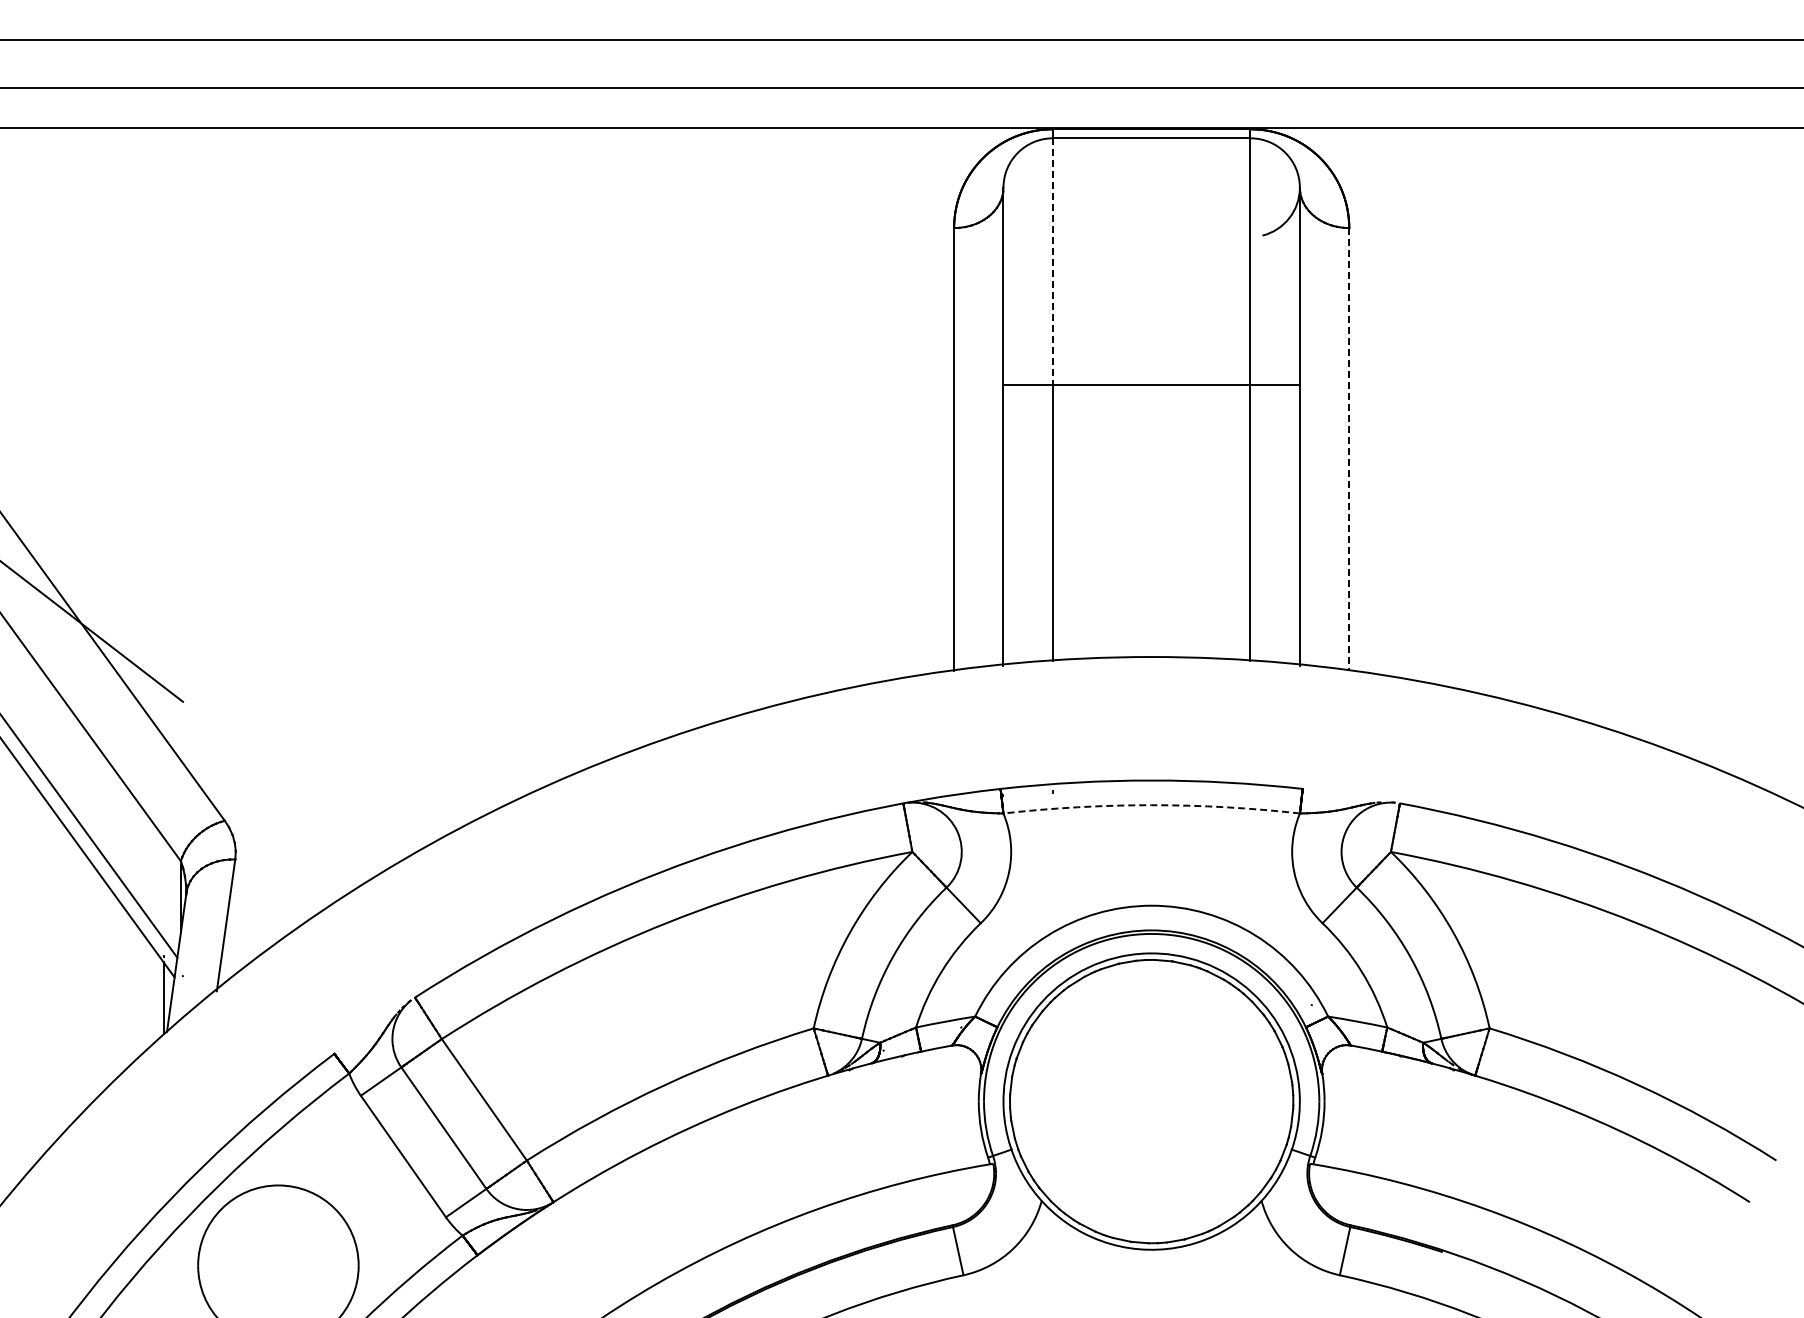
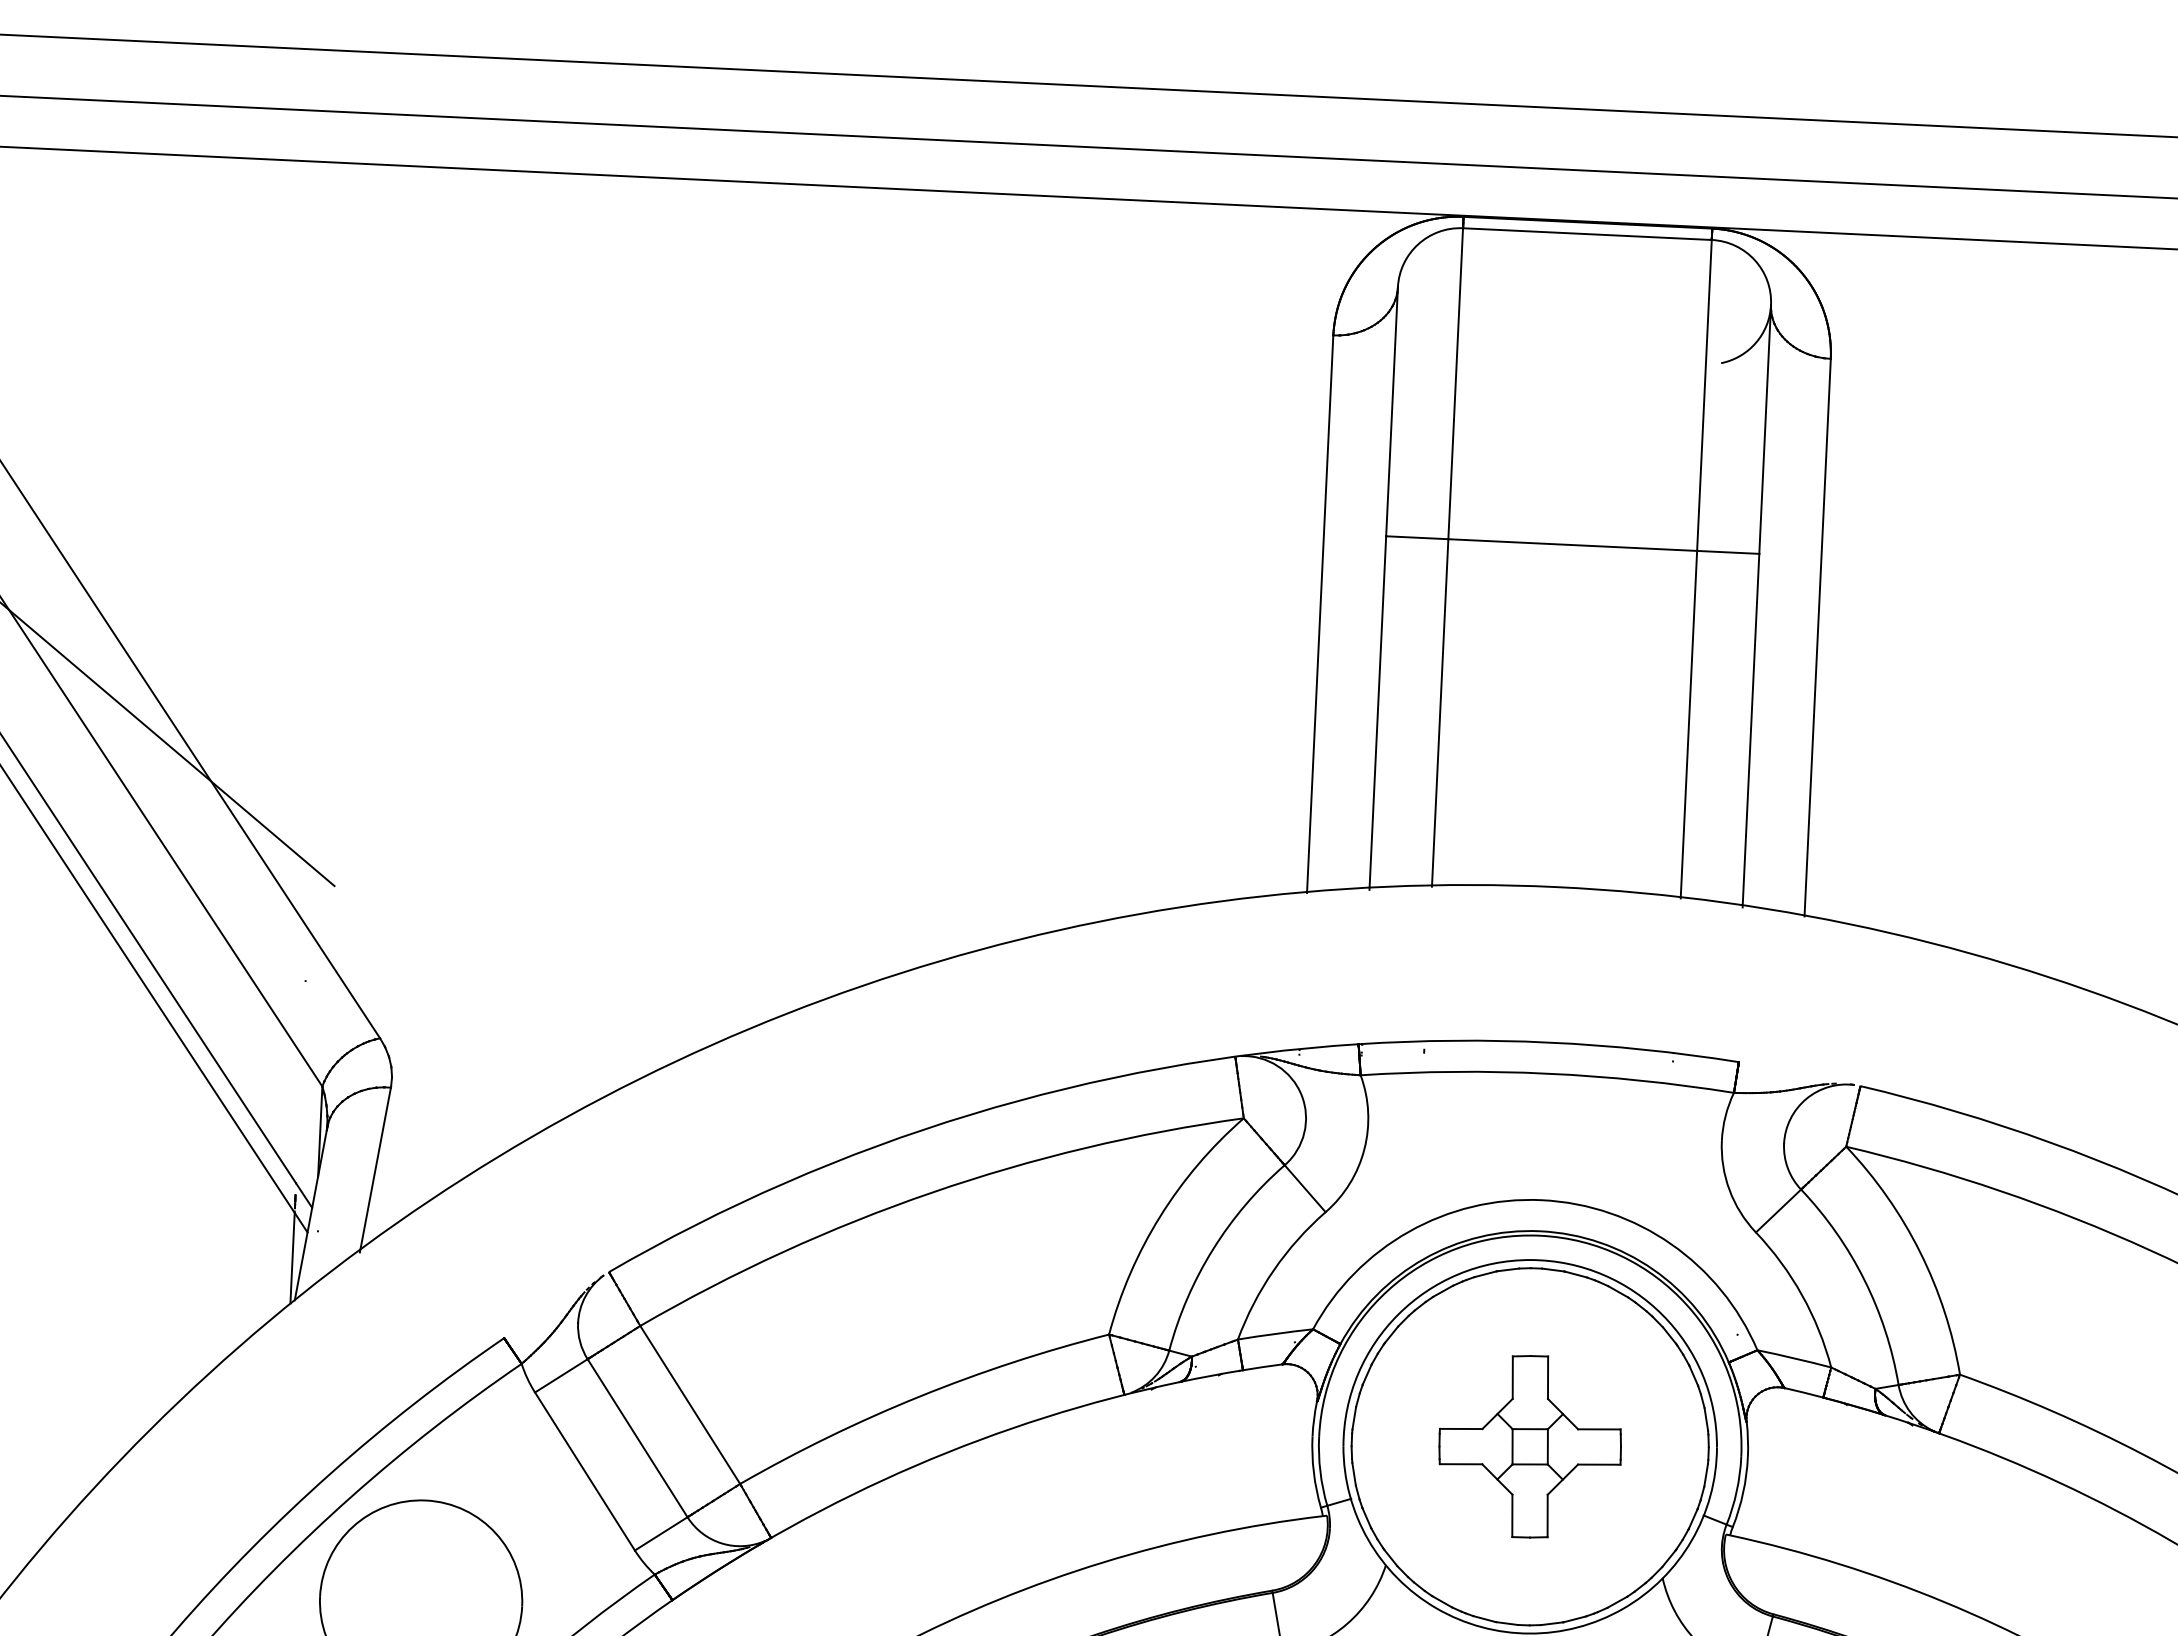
line: (1052, 262) -> (1455, 384), dashed -> solid
line: (1349, 450) -> (1817, 638), dashed -> solid
arc: (1151, 805) -> (1547, 1074), dashed -> solid
part: (1151, 1101) -> (1529, 1446), added

